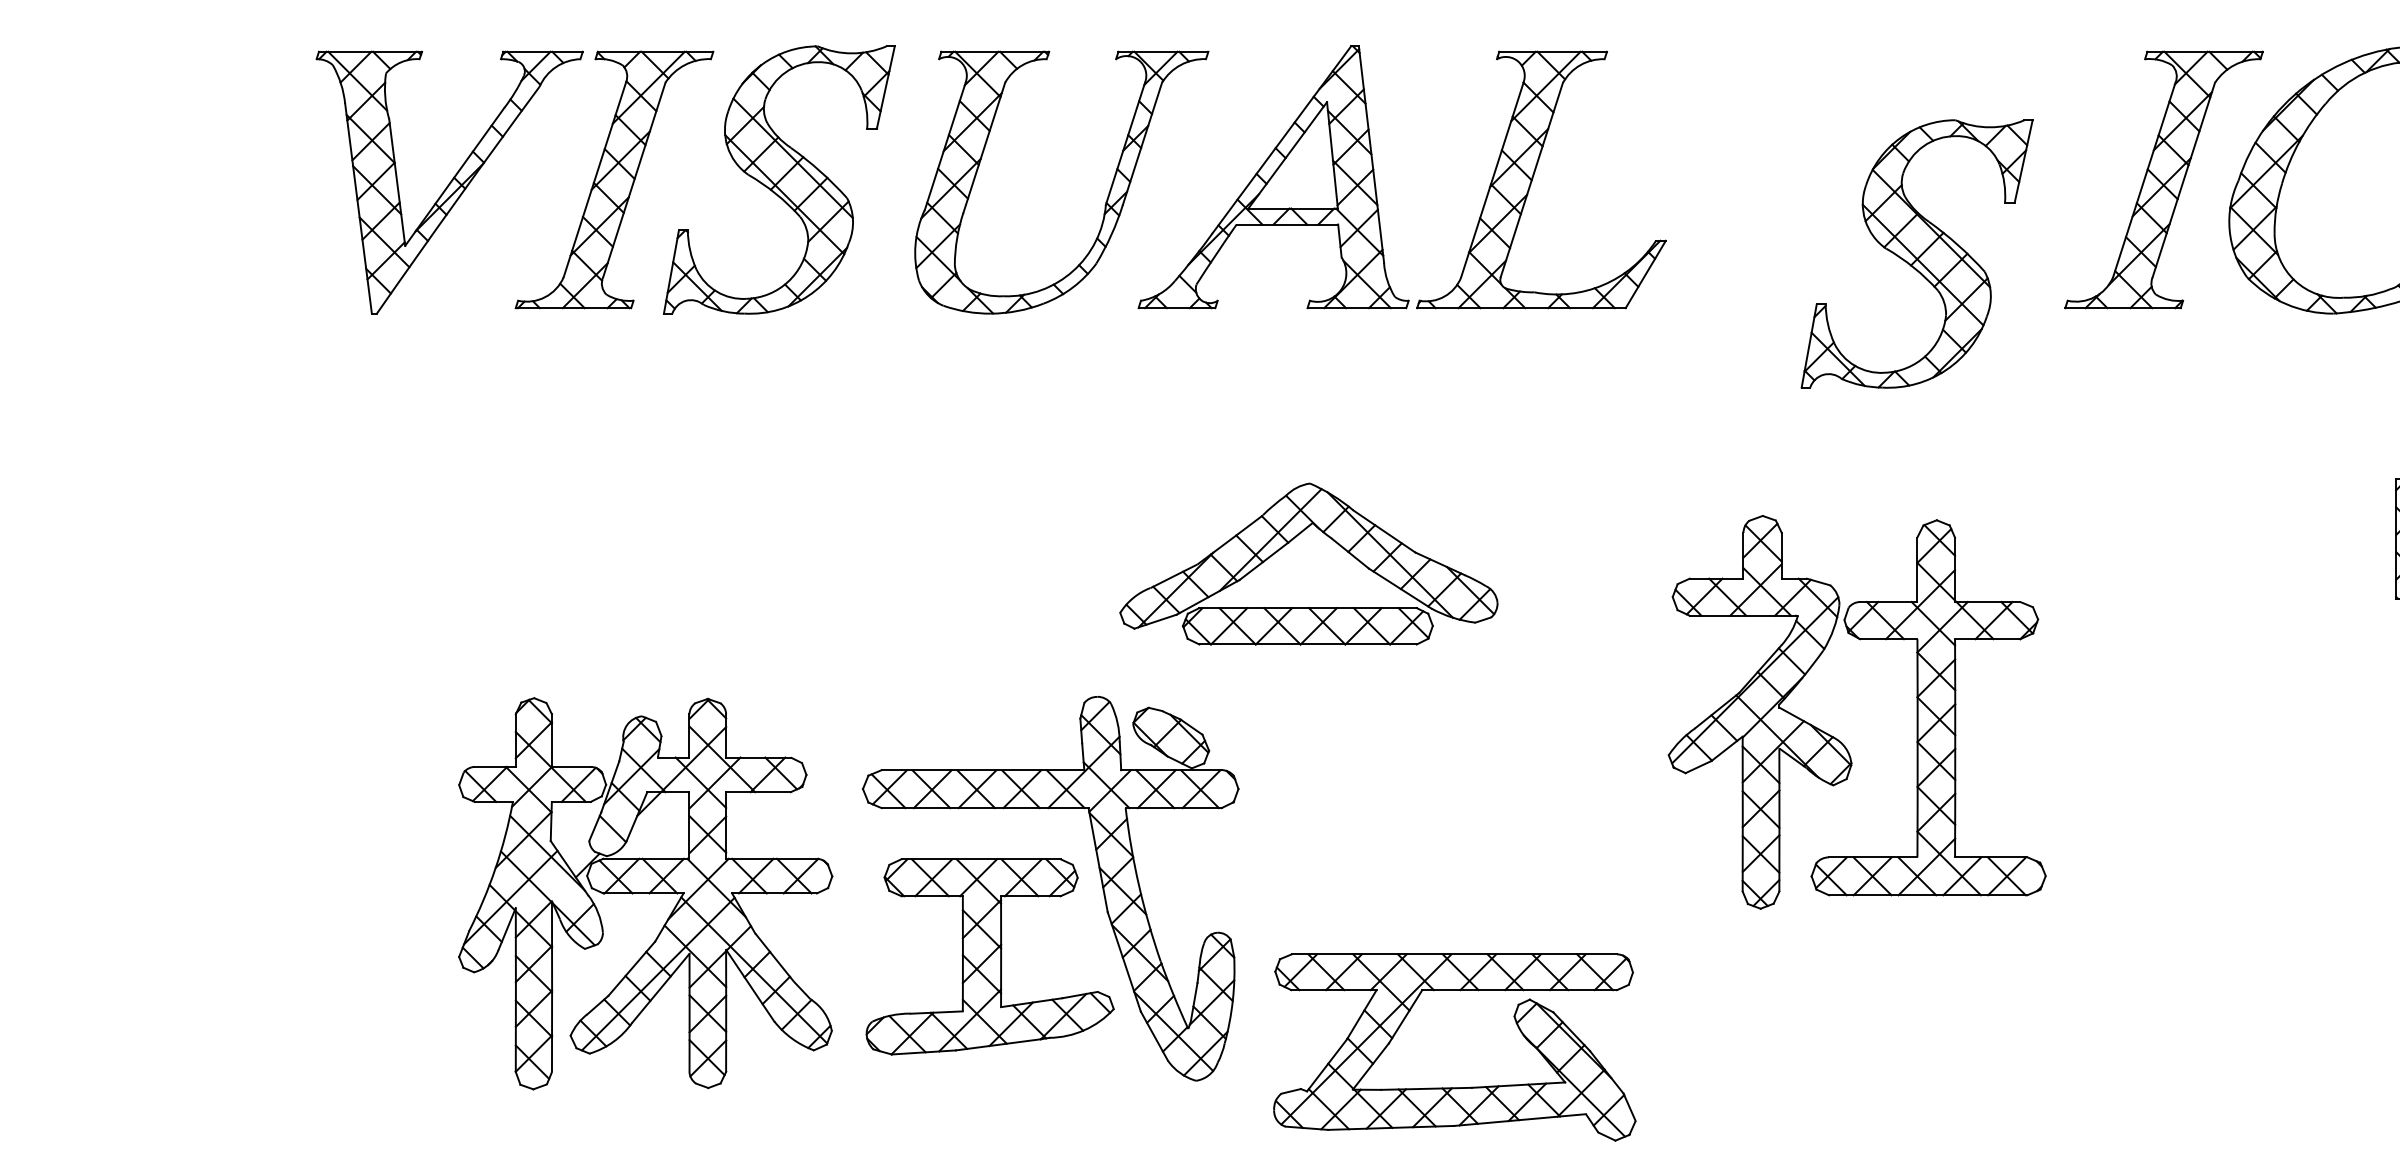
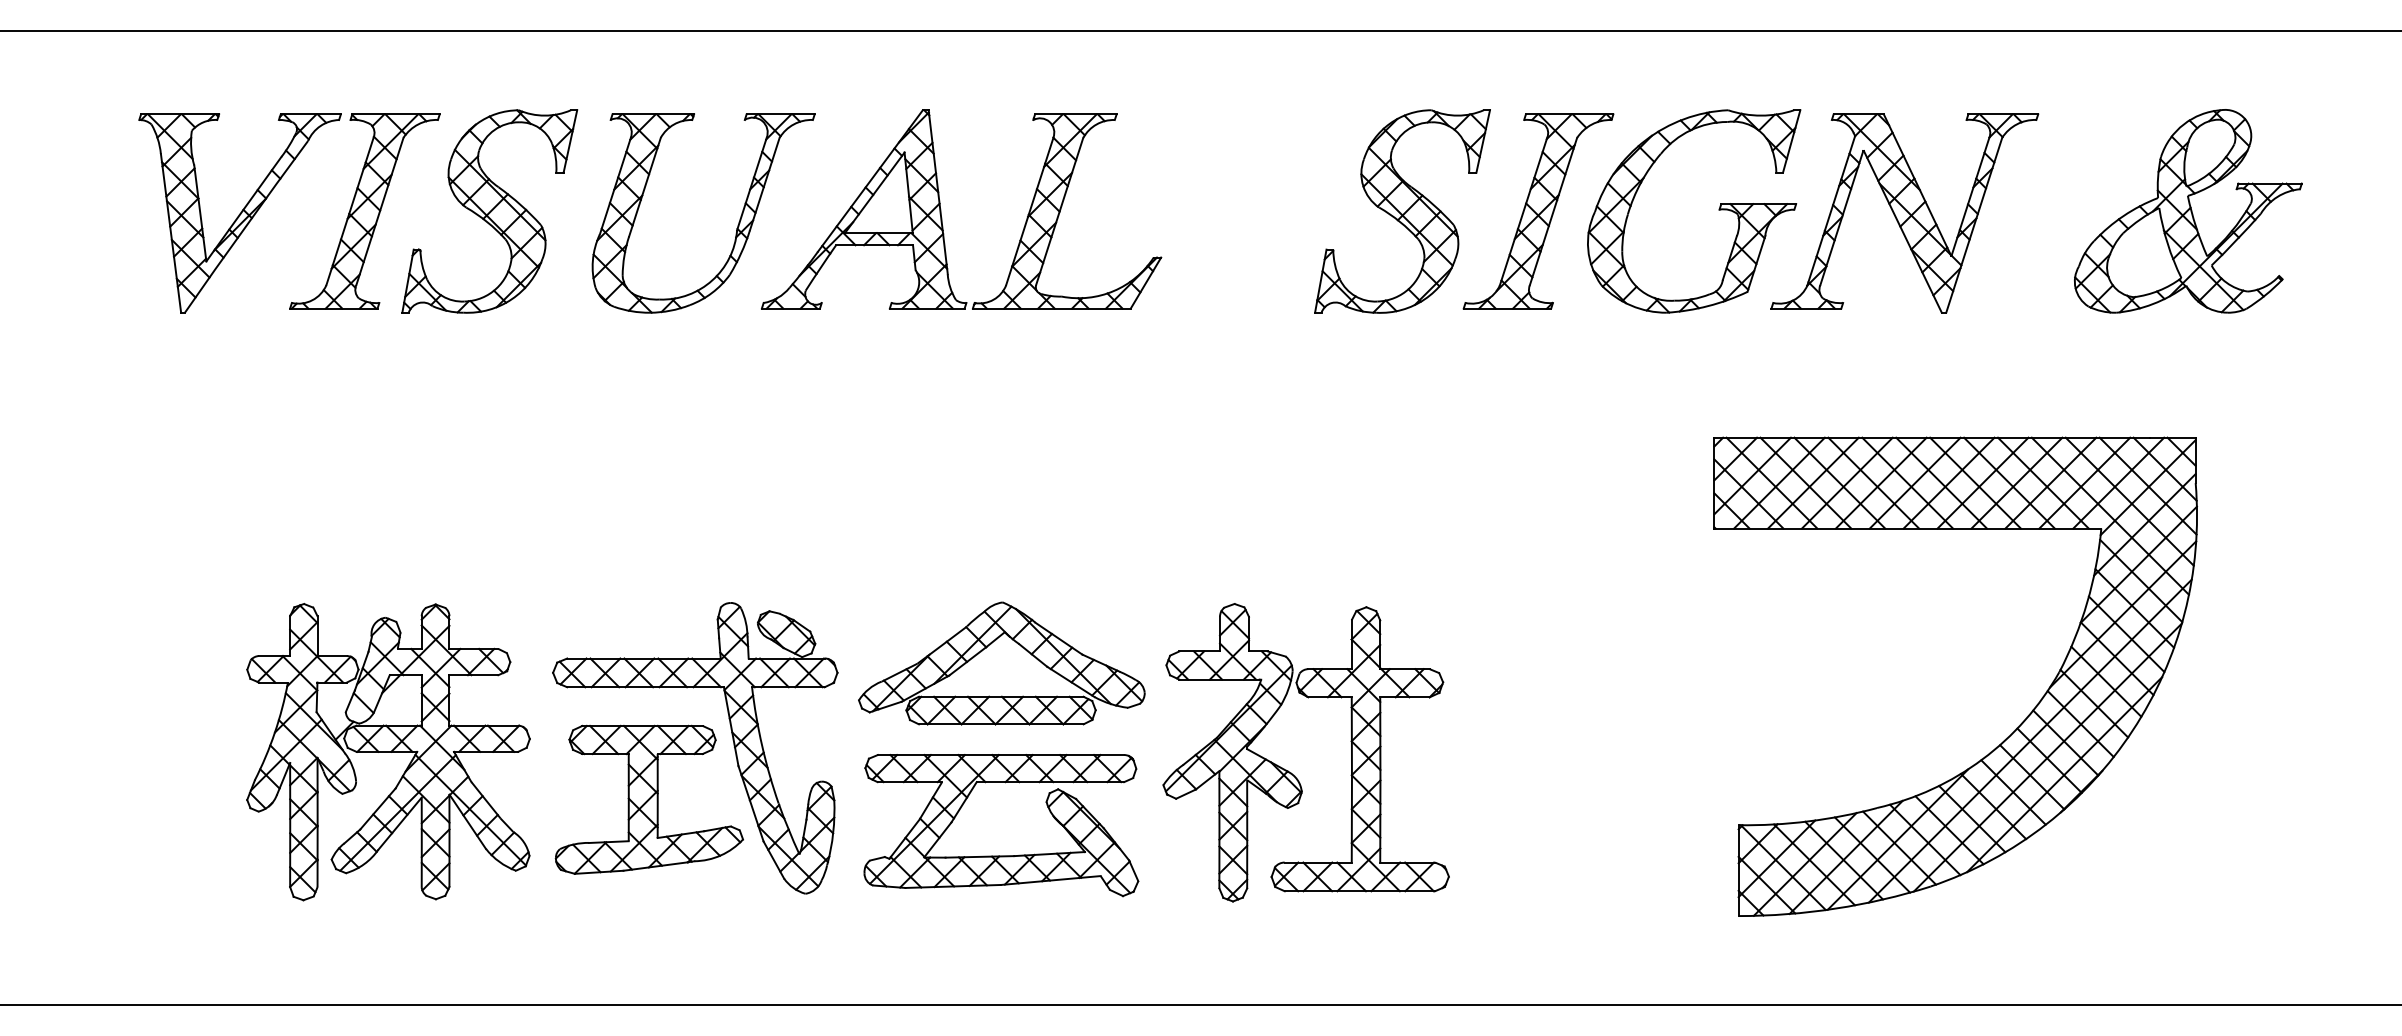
part: (1917, 253) -> (1402, 211), moved
part: (1288, 544) -> (986, 648), moved
part: (1837, 738) -> (1291, 772), moved
part: (1455, 1087) -> (1001, 855), moved

